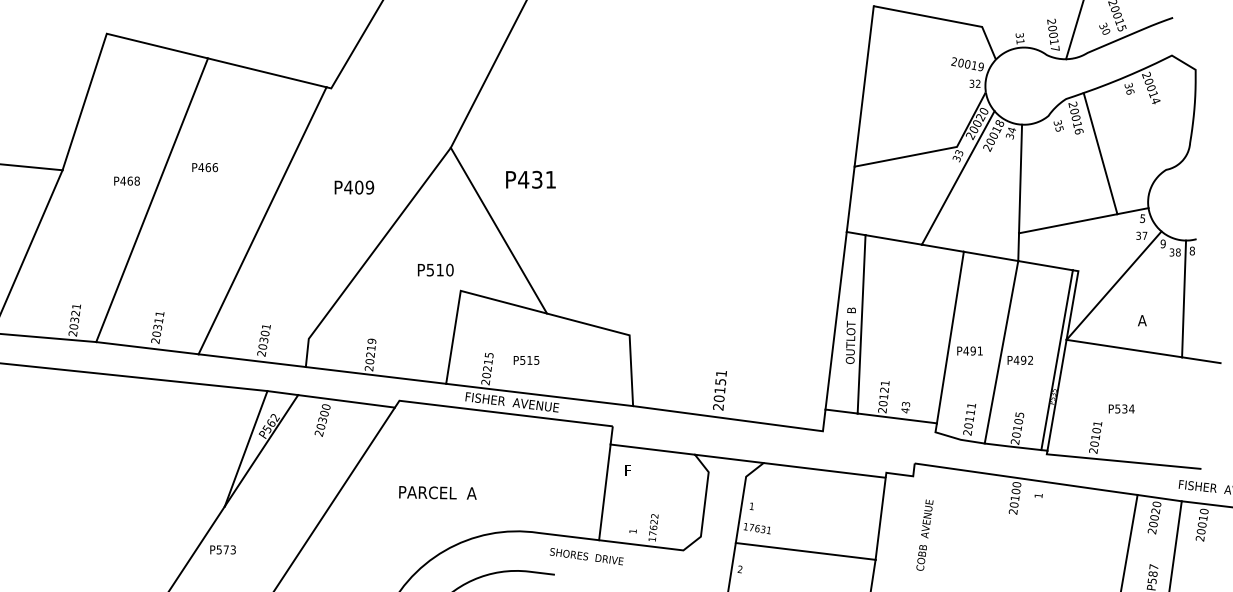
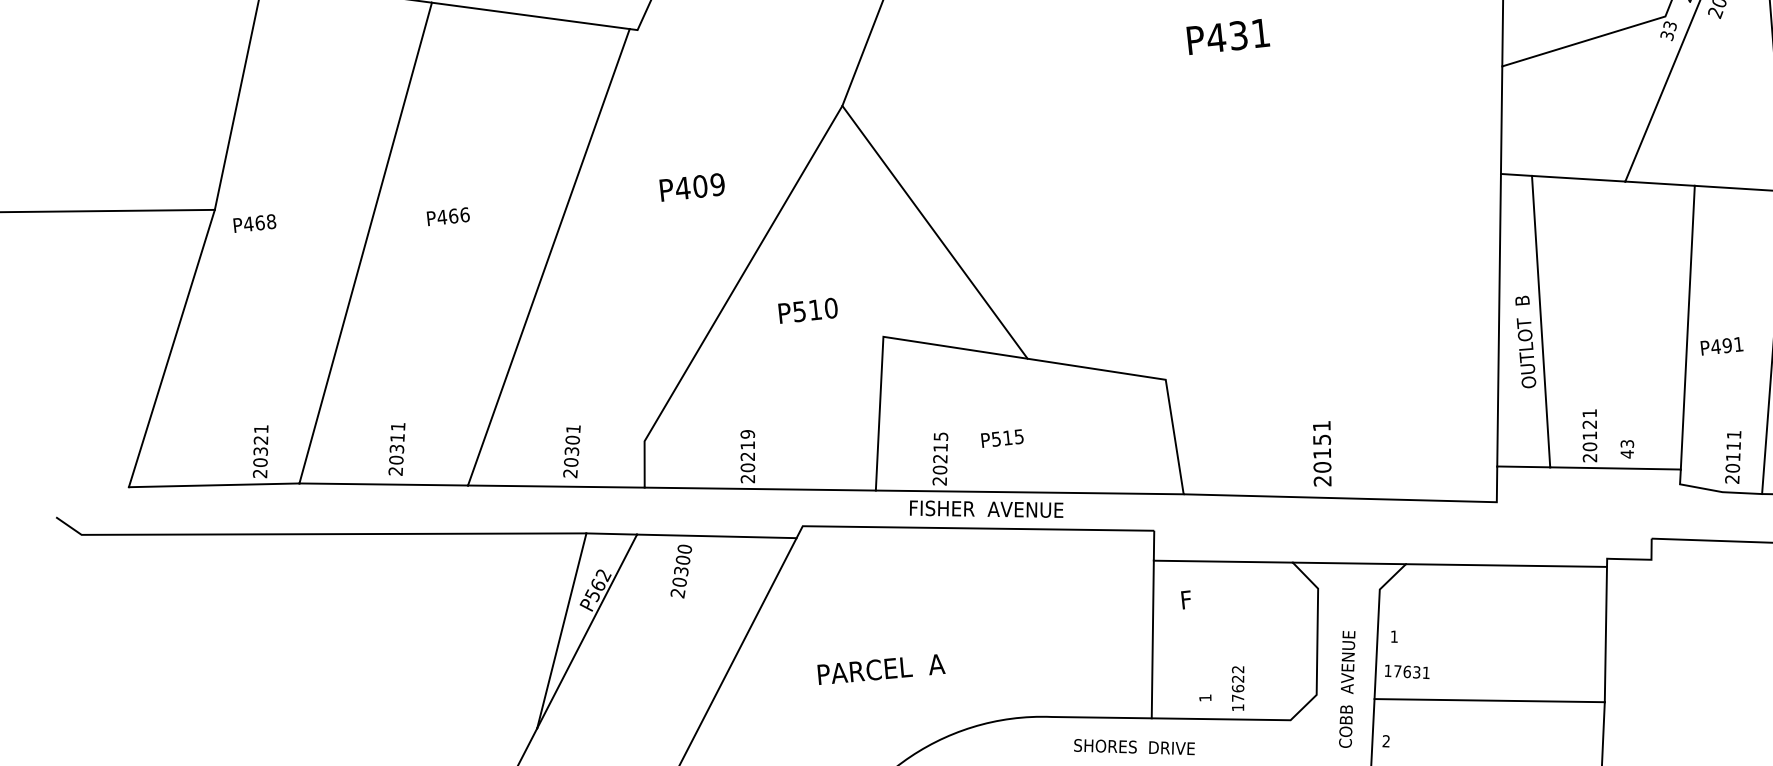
text: (204, 167) -> (447, 216), moved
text: (530, 179) -> (1227, 36), moved
text: (126, 180) -> (253, 222), moved
text: (435, 269) -> (807, 309), moved
text: (924, 534) -> (1346, 688), moved

